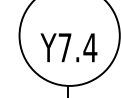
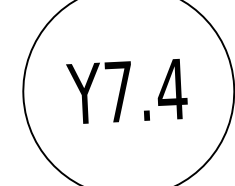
text: (68, 47) -> (126, 90), moved

